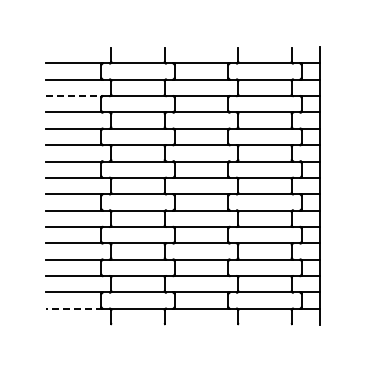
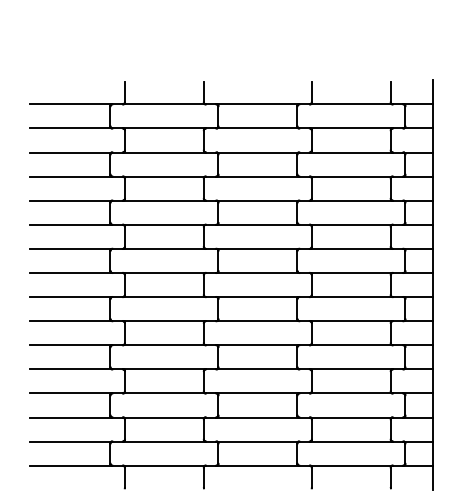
line: (75, 96) -> (72, 153), dashed -> solid
line: (74, 308) -> (70, 465), dashed -> solid

